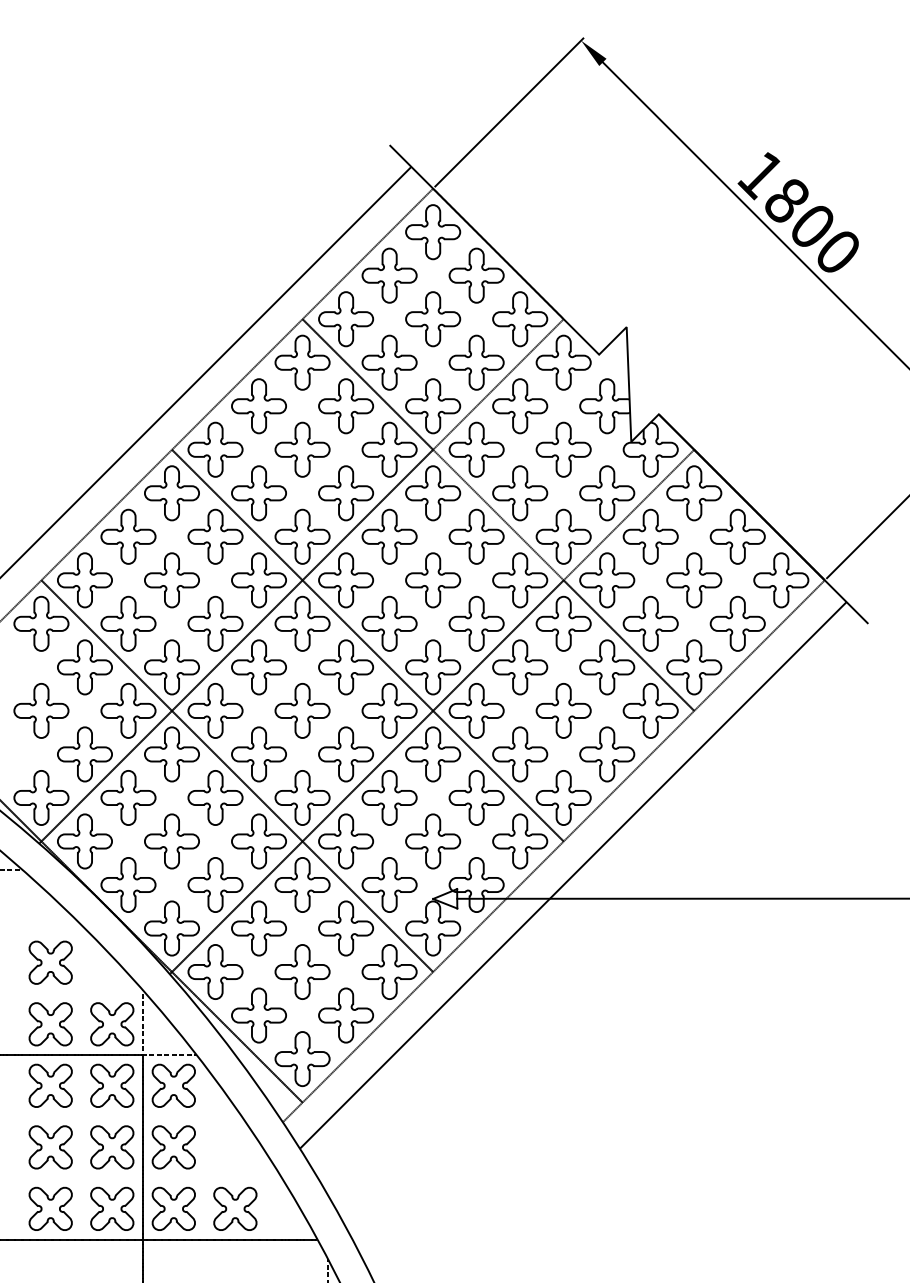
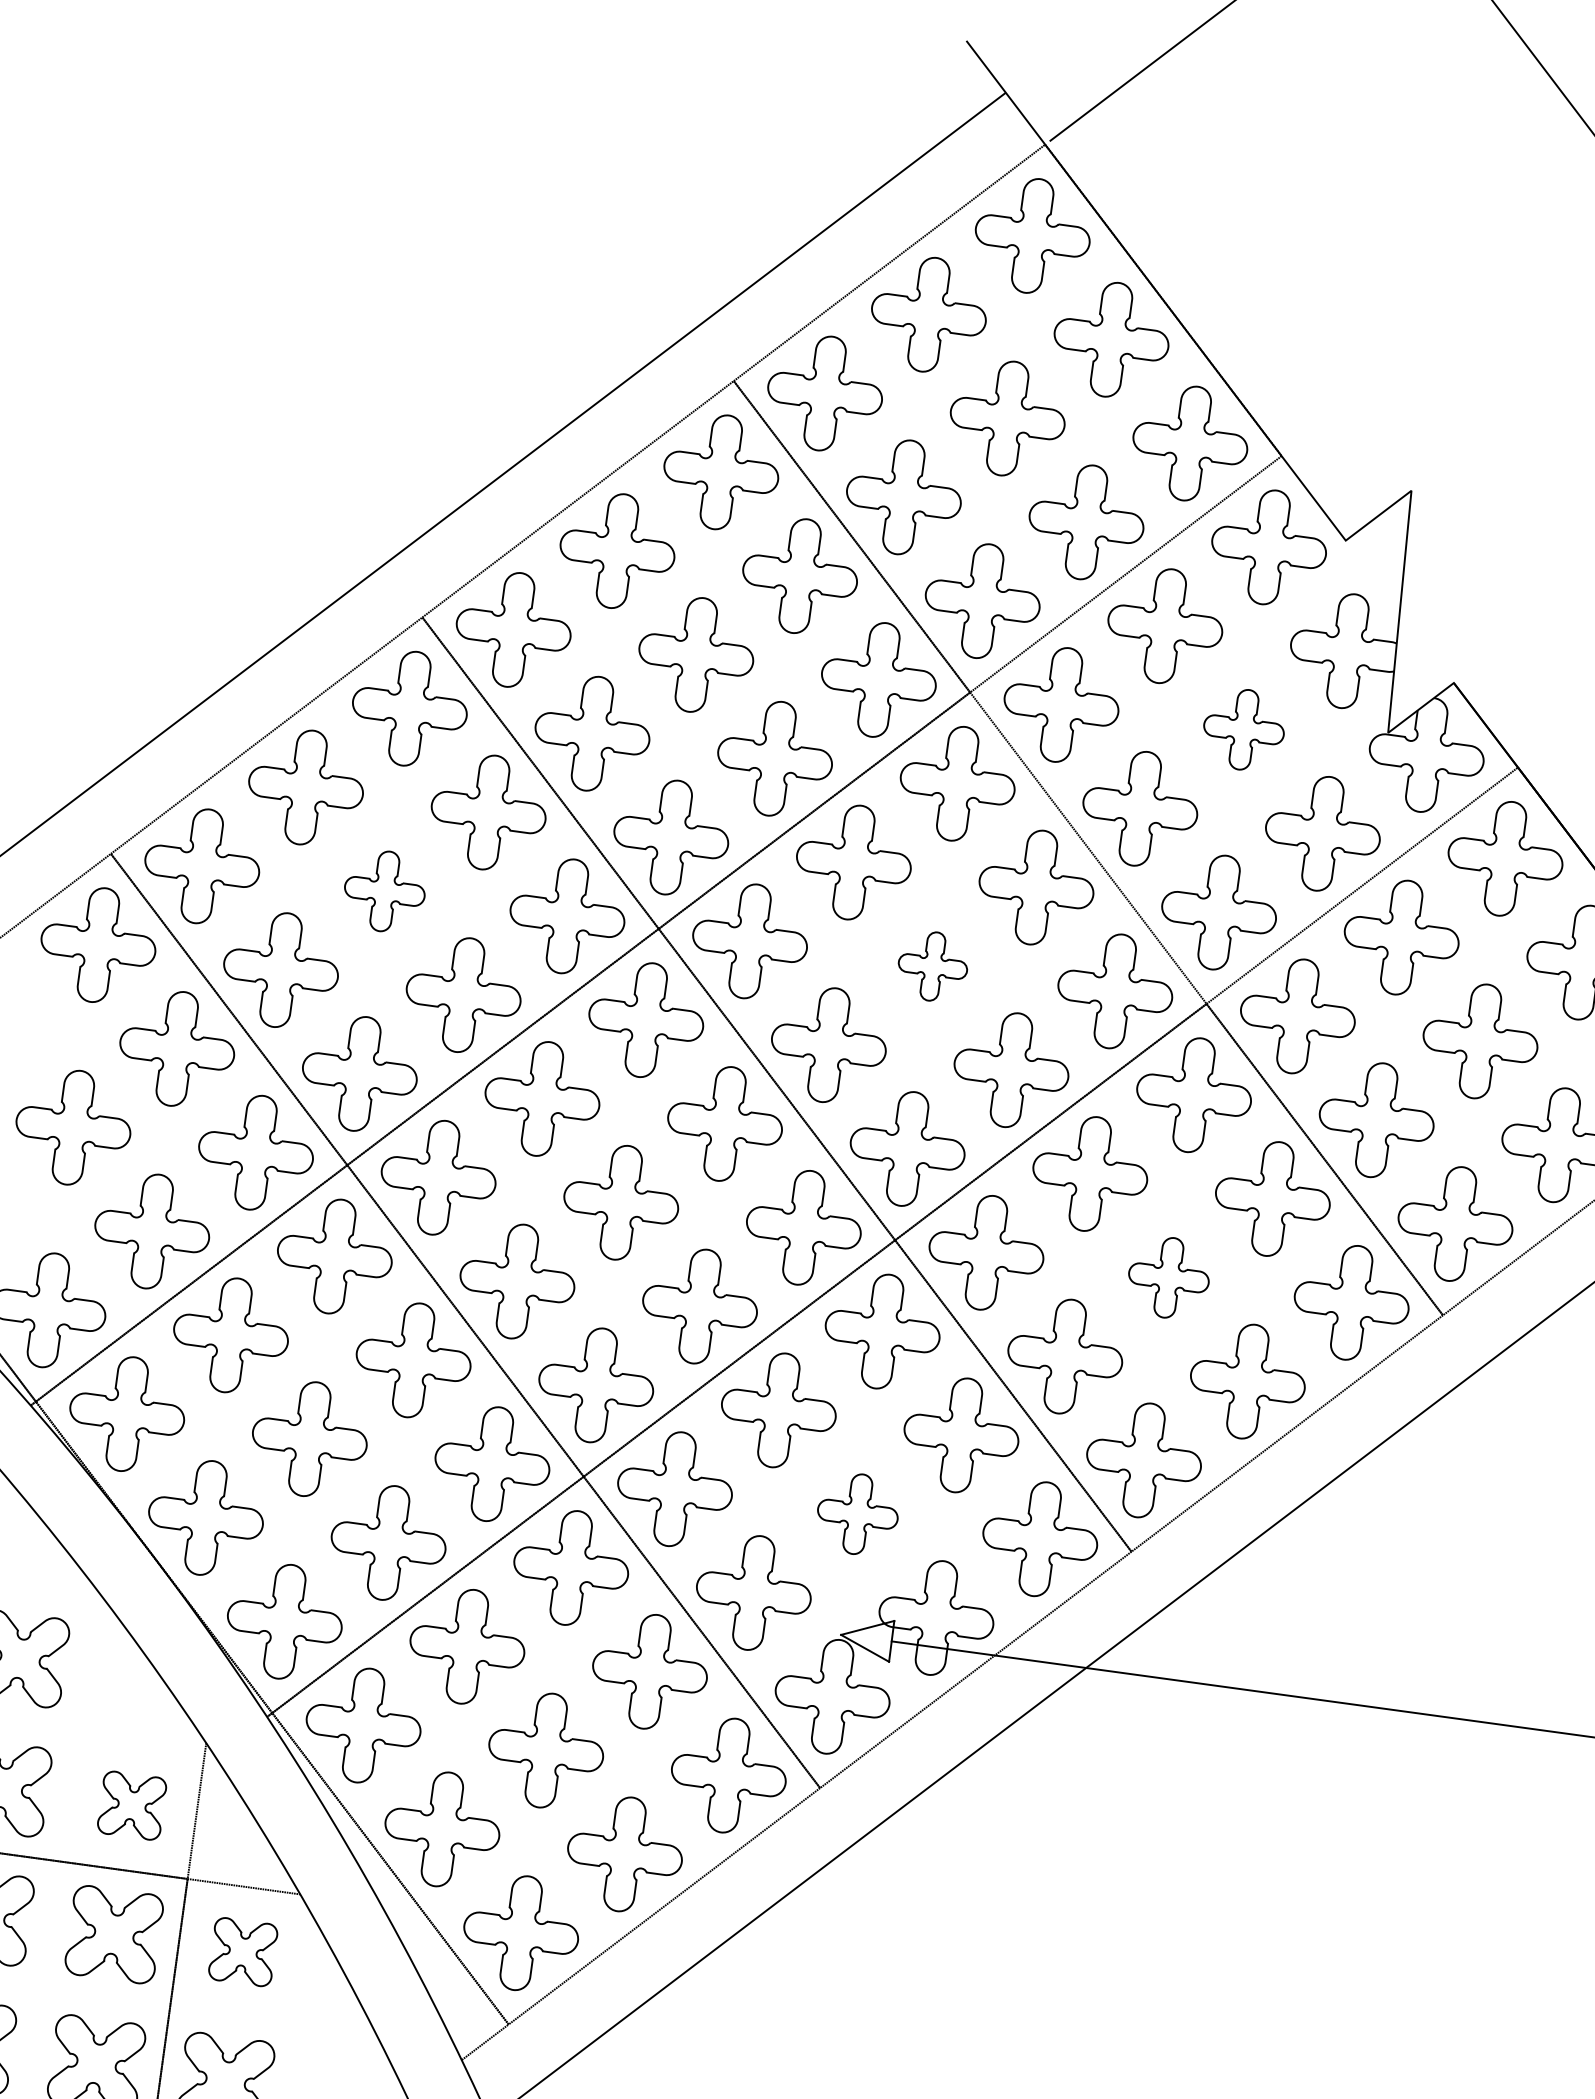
part: (563, 449) -> (1243, 729), size x0.7
part: (171, 580) -> (383, 891), size x0.7
part: (433, 580) -> (933, 966), size x0.6
part: (563, 710) -> (1168, 1276), size x0.7
part: (433, 841) -> (858, 1514), size x0.7
part: (112, 1024) -> (132, 1806), size x0.7
part: (173, 1085) -> (242, 1951), size x0.7

